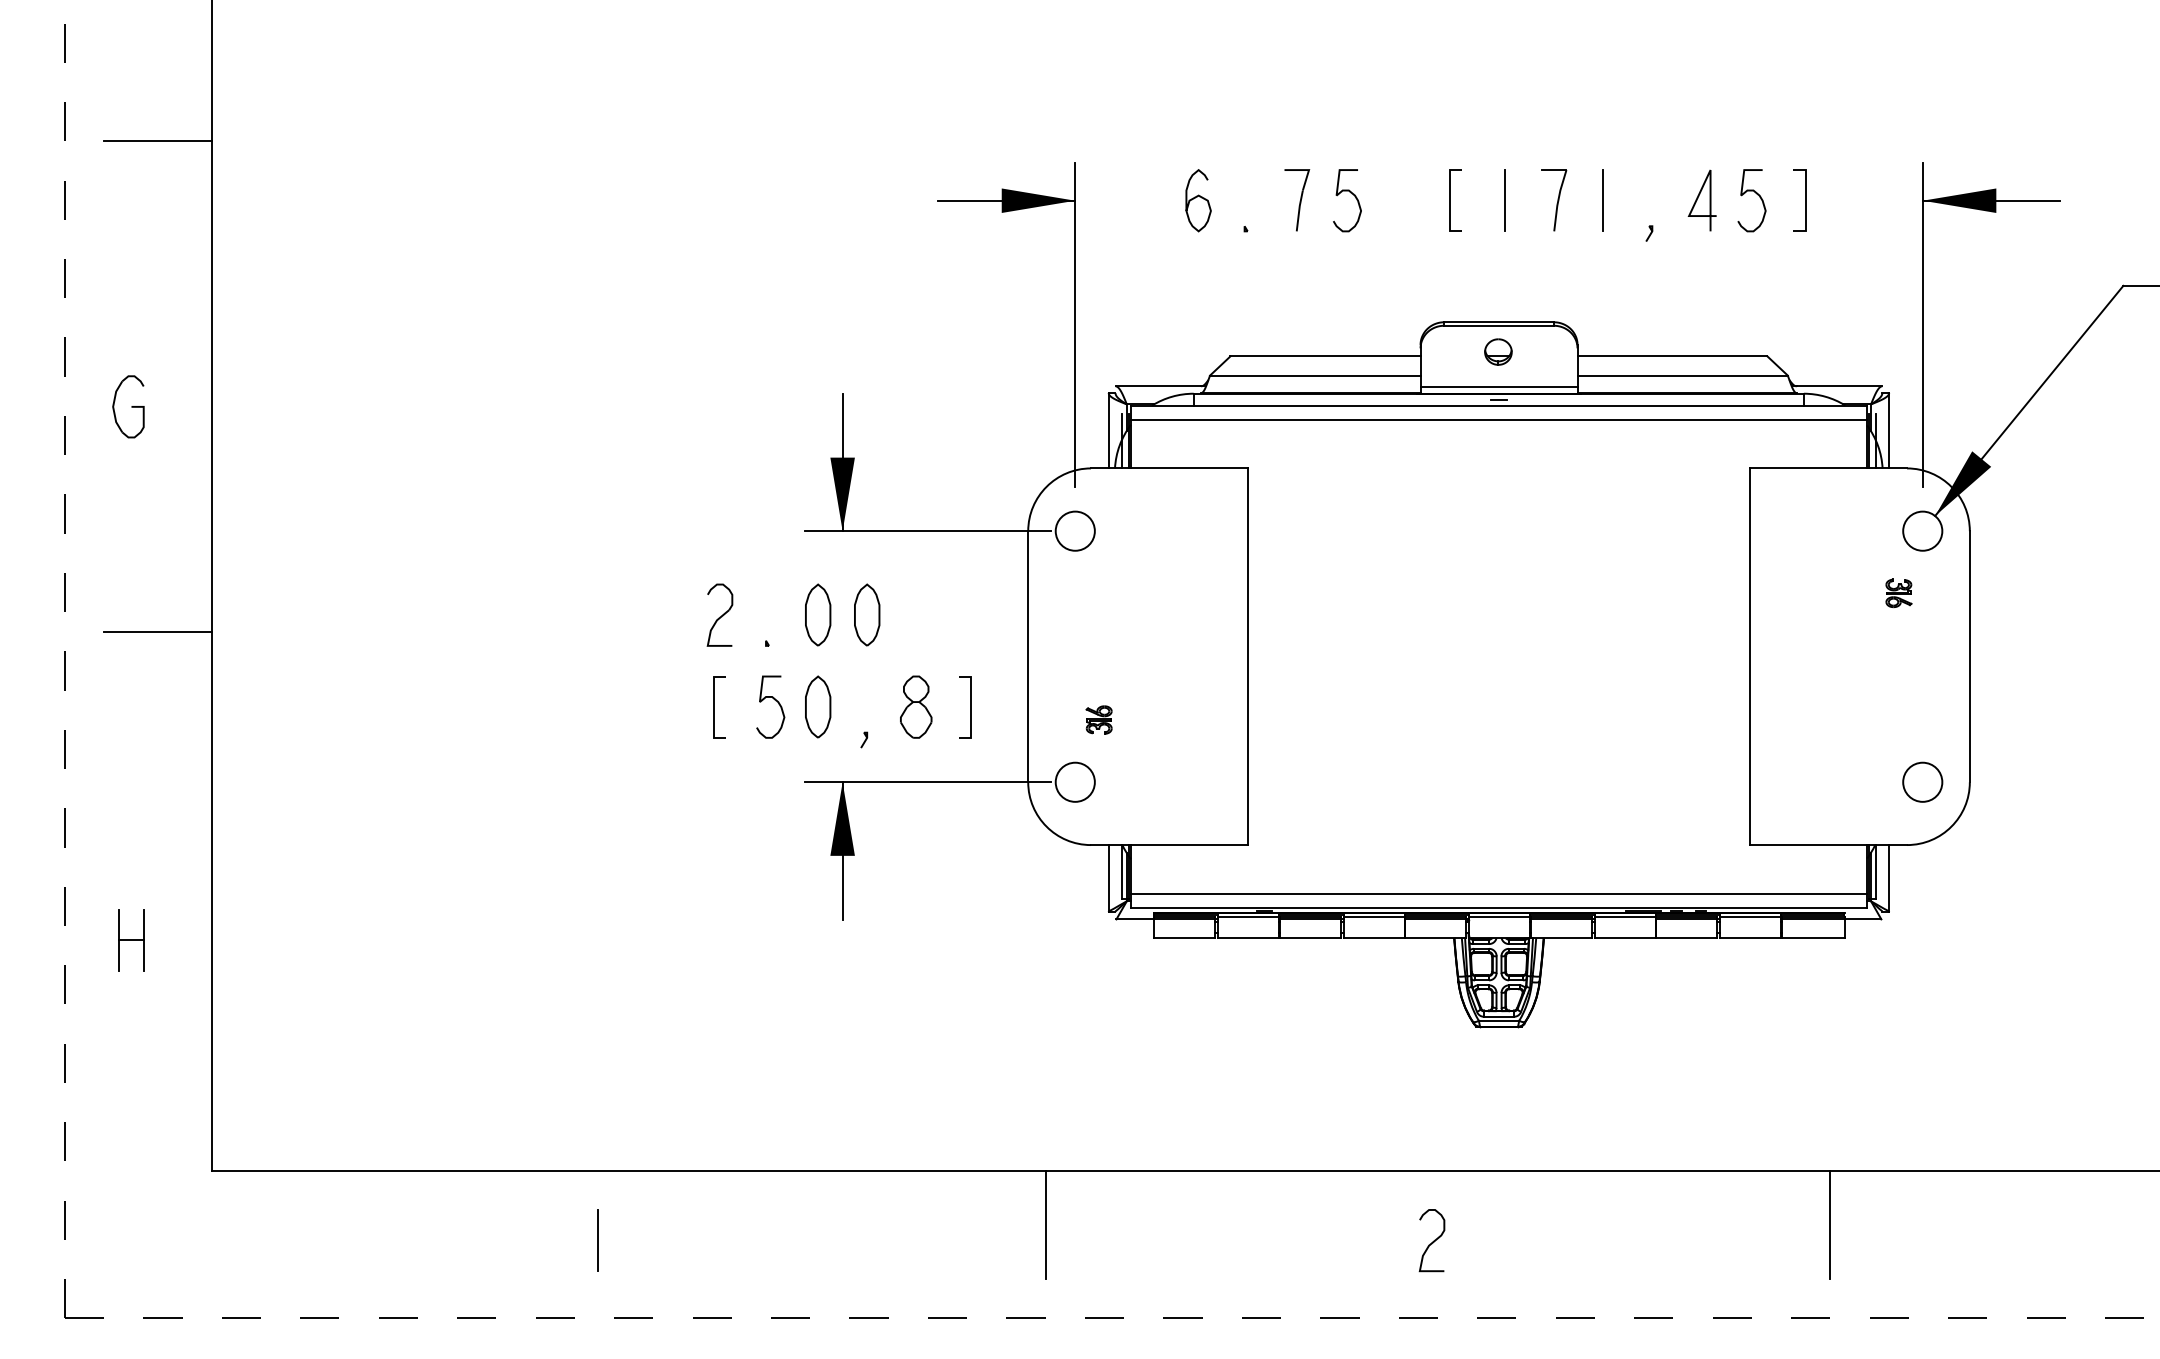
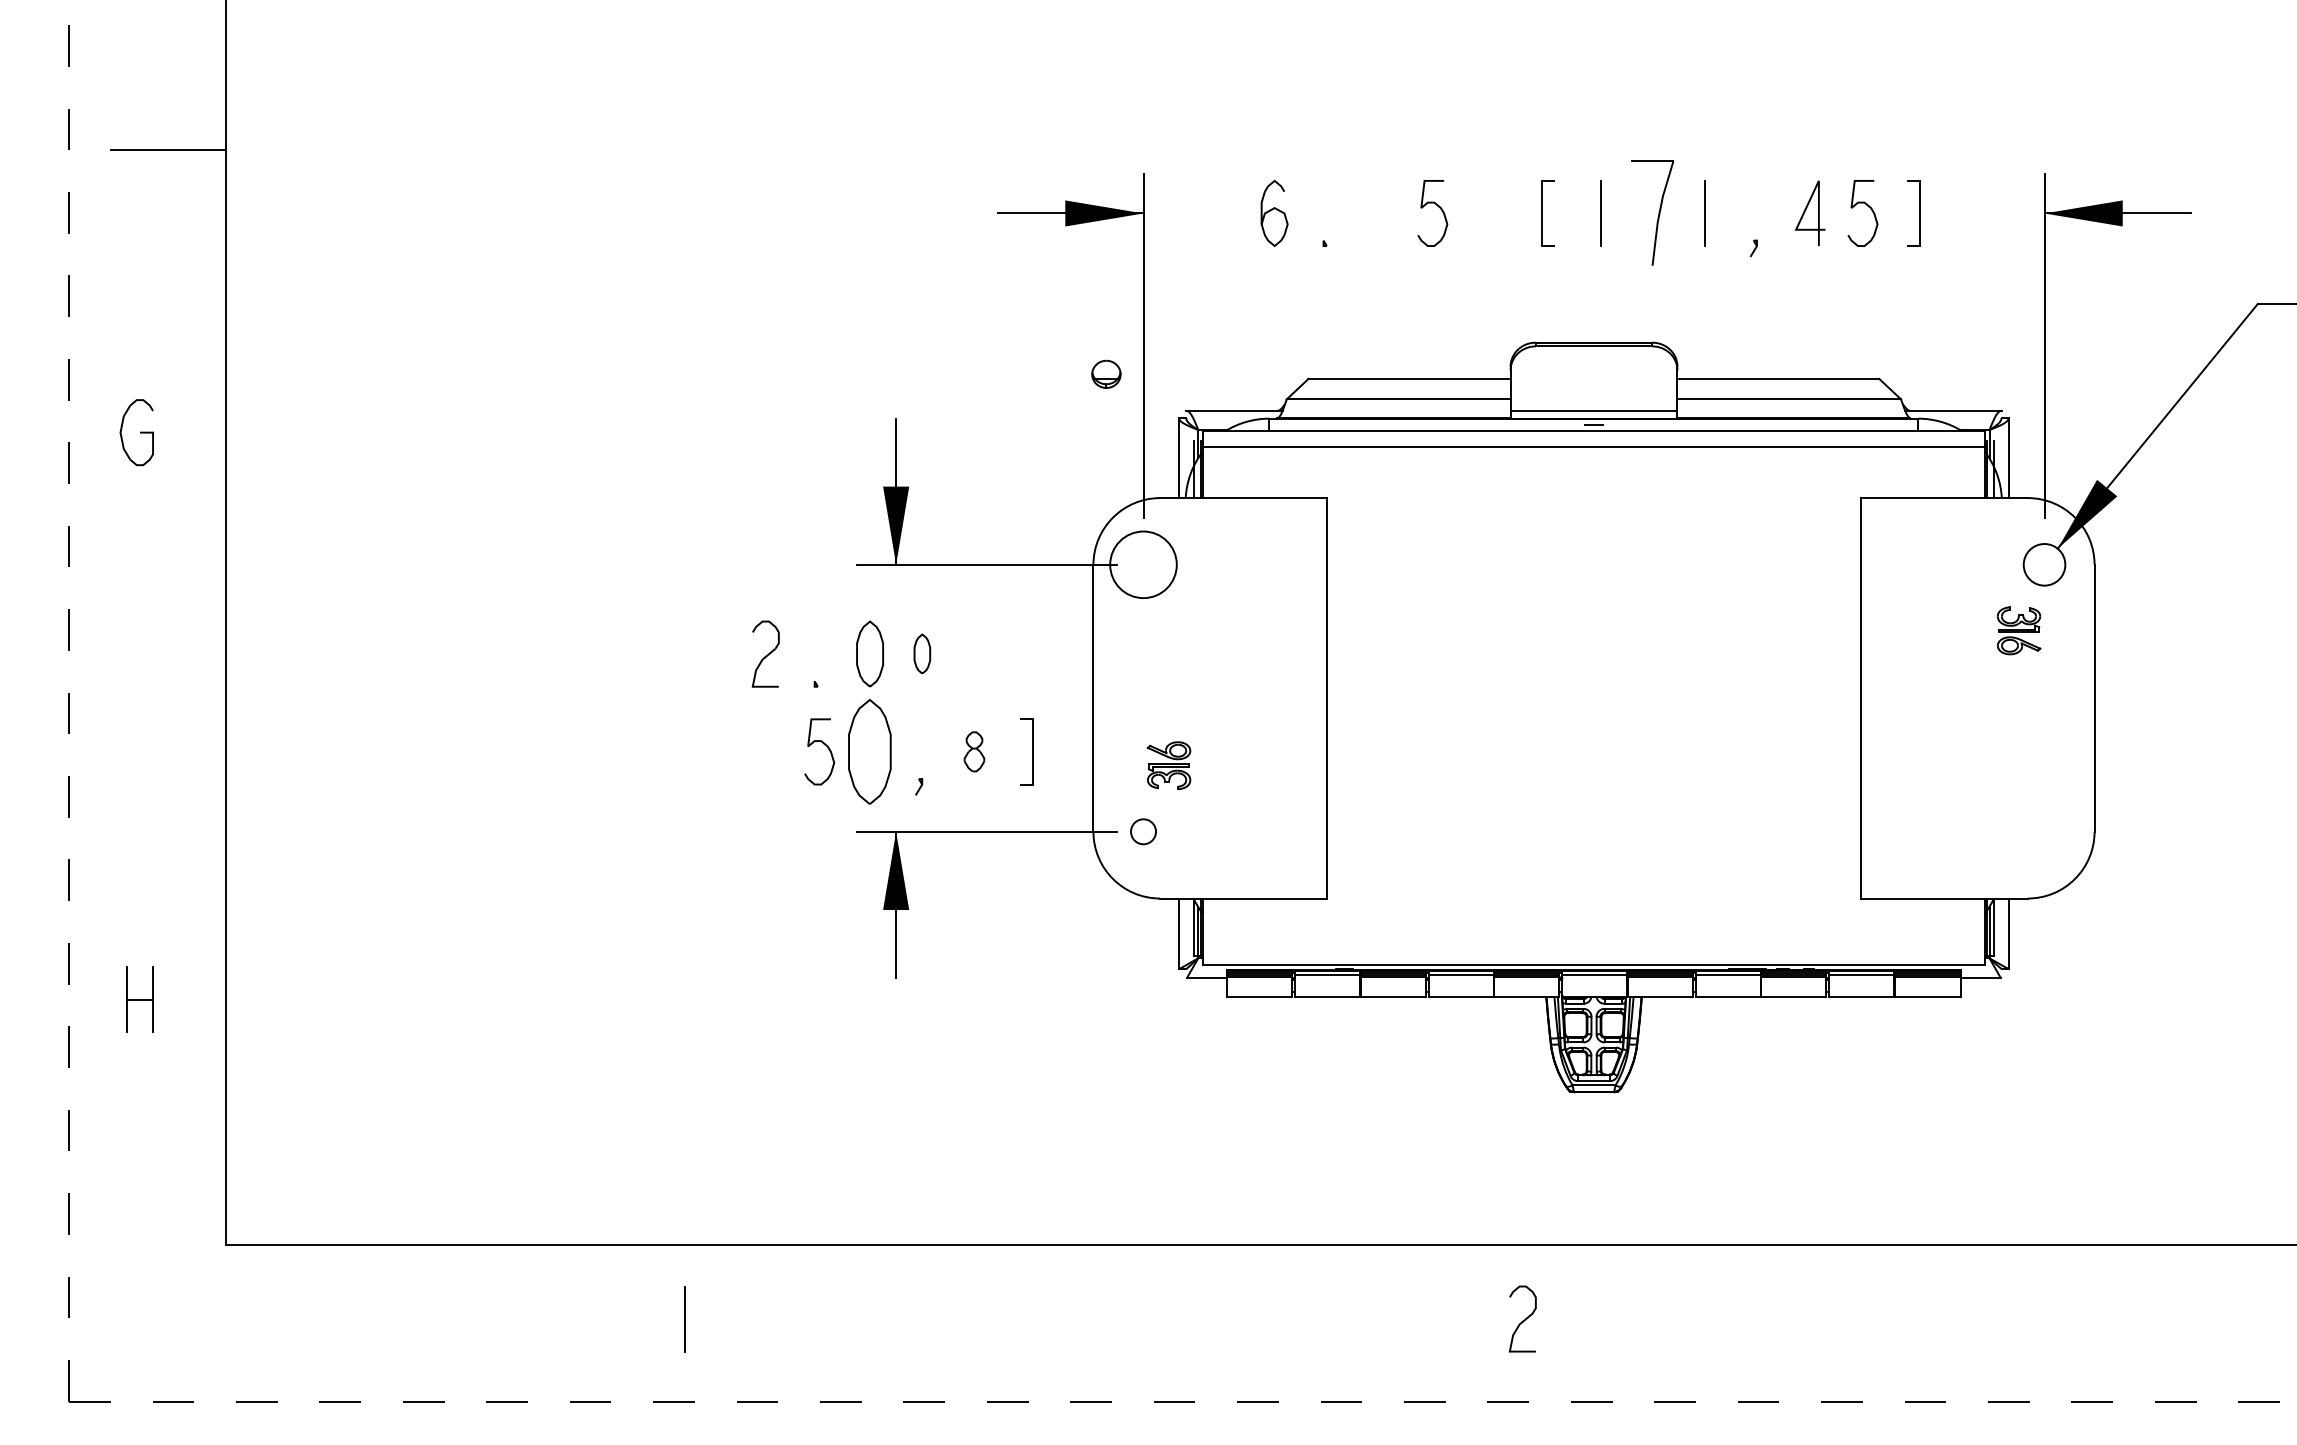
part: (1297, 200) -> (1379, 213), removed
part: (1554, 200) -> (1652, 213), size x1.6
part: (1498, 351) -> (1106, 373), moved
circle: (1074, 530) -> (1142, 564), size x1.6
part: (1898, 593) -> (2018, 631), size x1.6
part: (867, 614) -> (922, 653), size x0.6
line: (157, 631) -> (167, 671), removed
part: (818, 706) -> (870, 751), size x1.6
part: (916, 706) -> (974, 751), size x0.6
line: (714, 707) -> (759, 752), removed
part: (1098, 719) -> (1168, 765), size x1.6
circle: (1074, 781) -> (1142, 830), size x0.6
circle: (1922, 781) -> (2044, 830), removed
line: (1499, 893) -> (1594, 950), removed
line: (1045, 1225) -> (1111, 1303), removed
line: (1830, 1225) -> (1946, 1303), removed
line: (597, 1240) -> (684, 1318), moved

